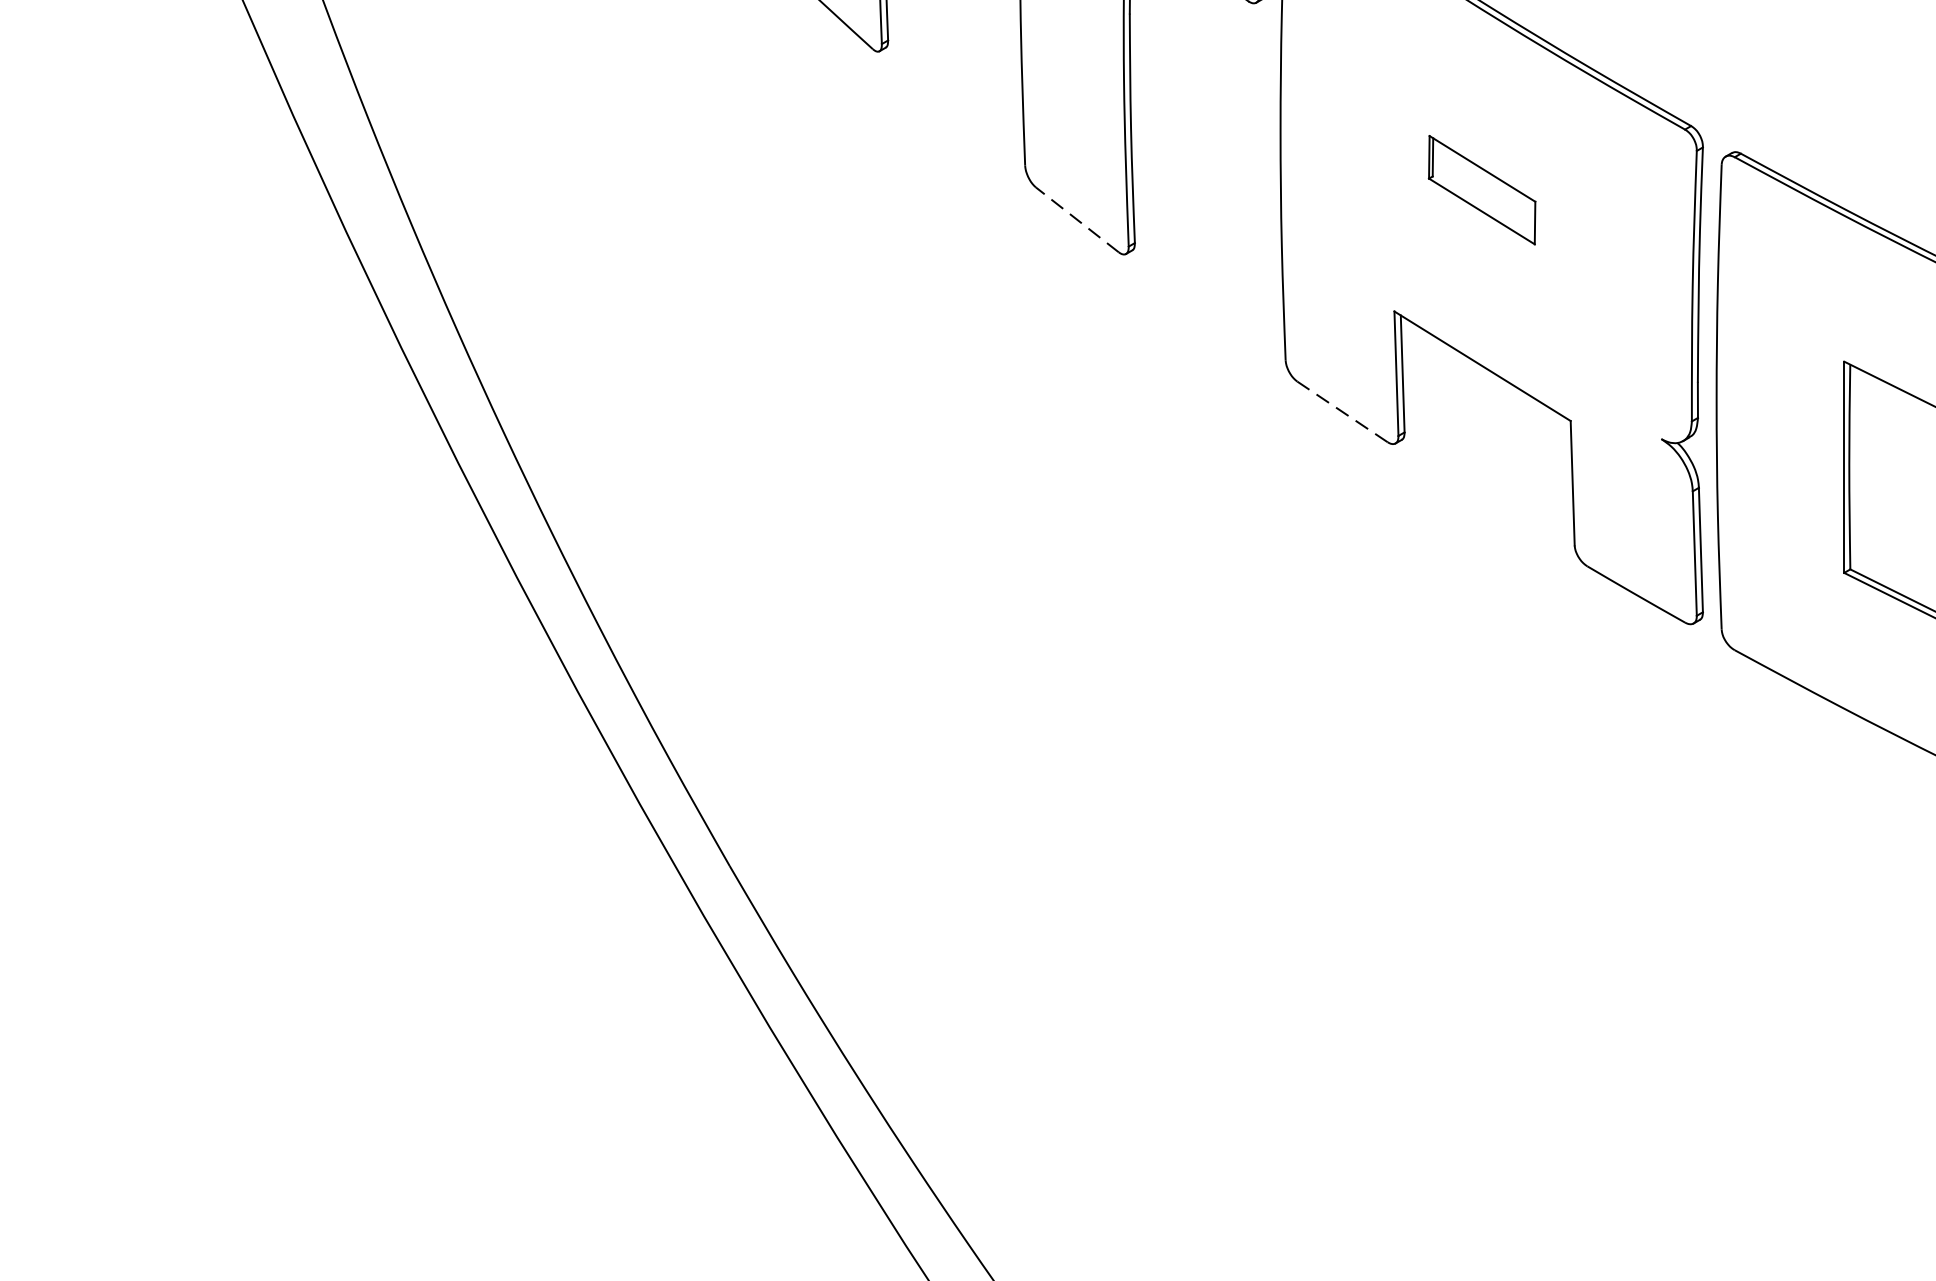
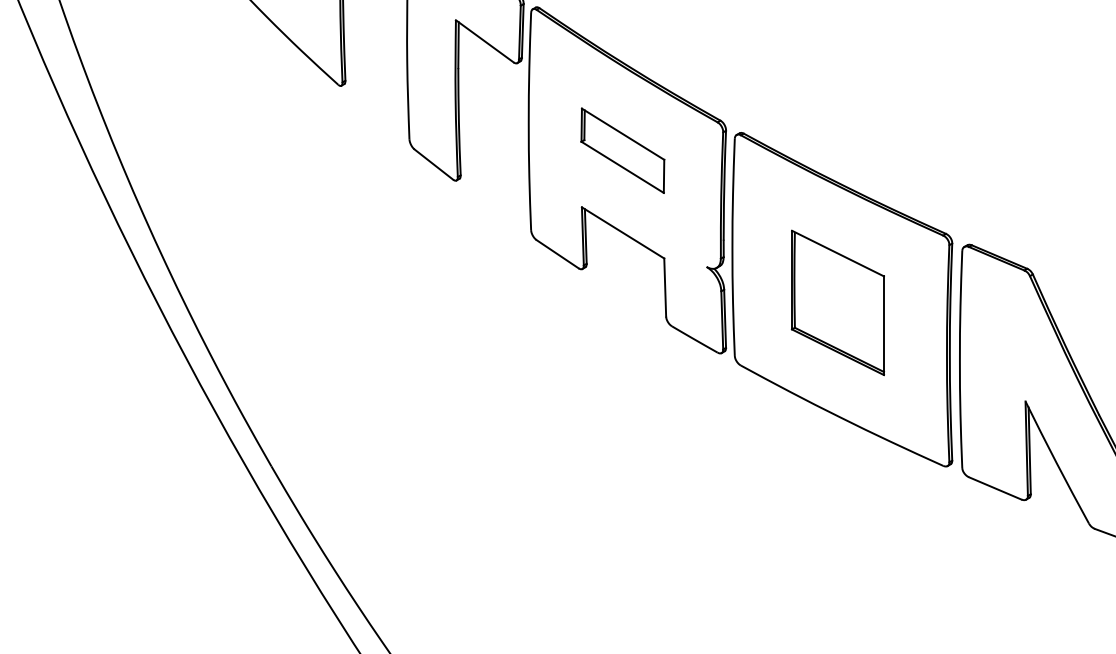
part: (1481, 189) -> (622, 150), size x1.67
line: (1076, 219) -> (433, 164), dashed -> solid
line: (1342, 410) -> (557, 253), dashed -> solid

